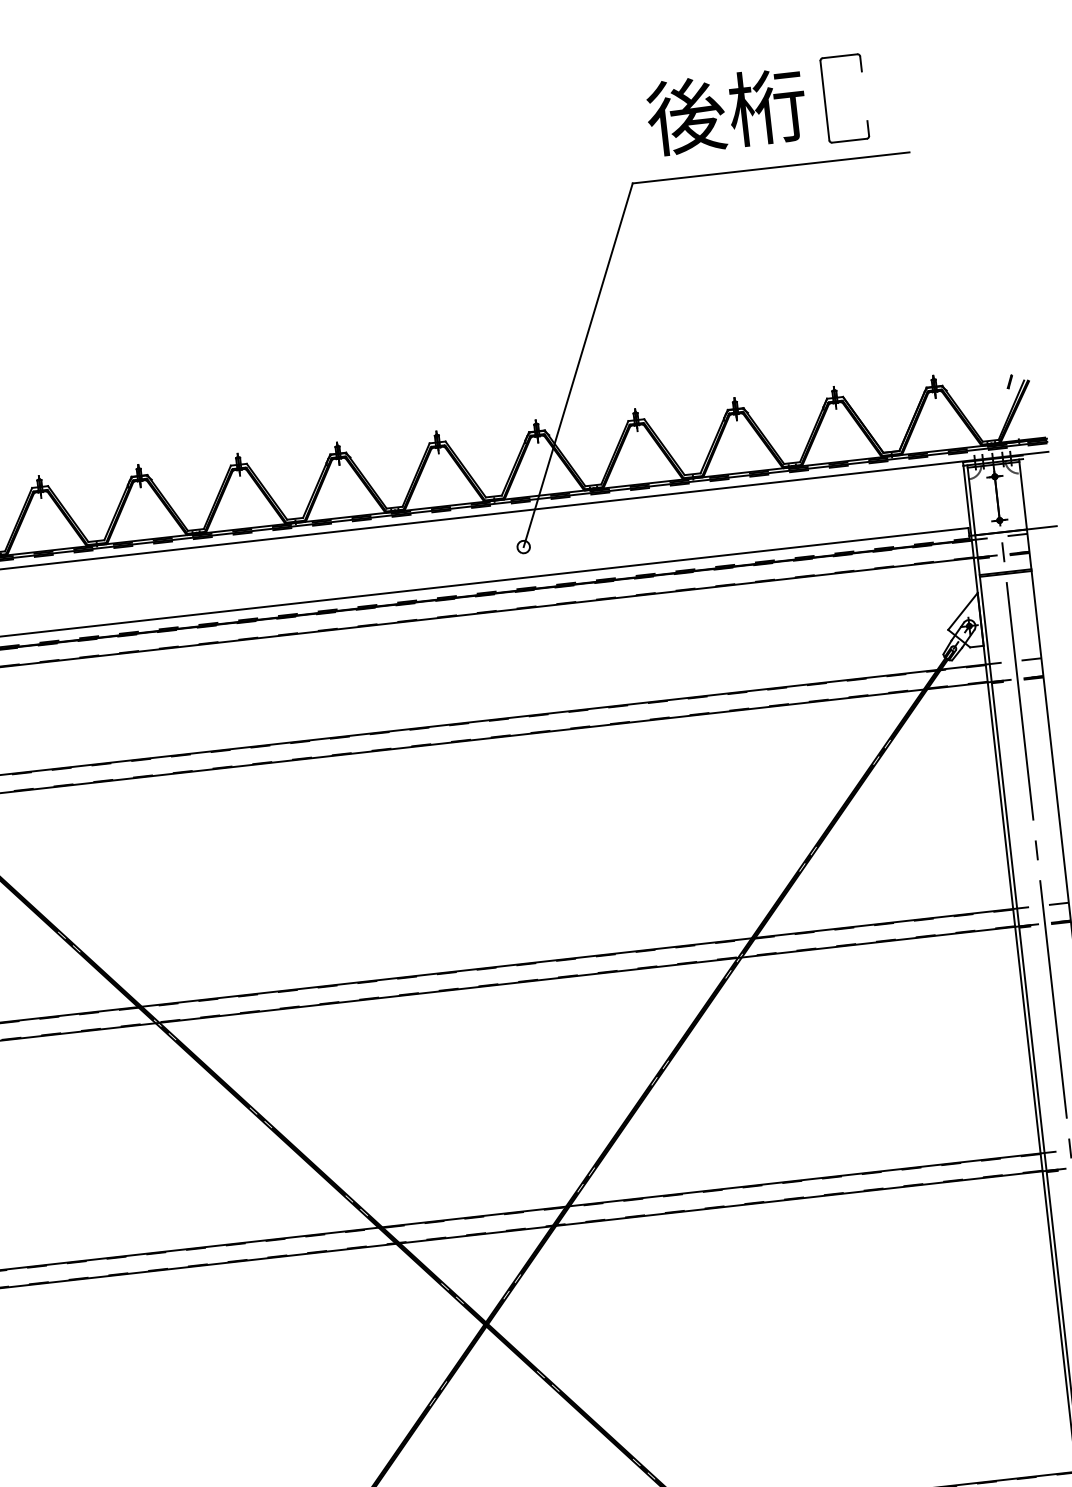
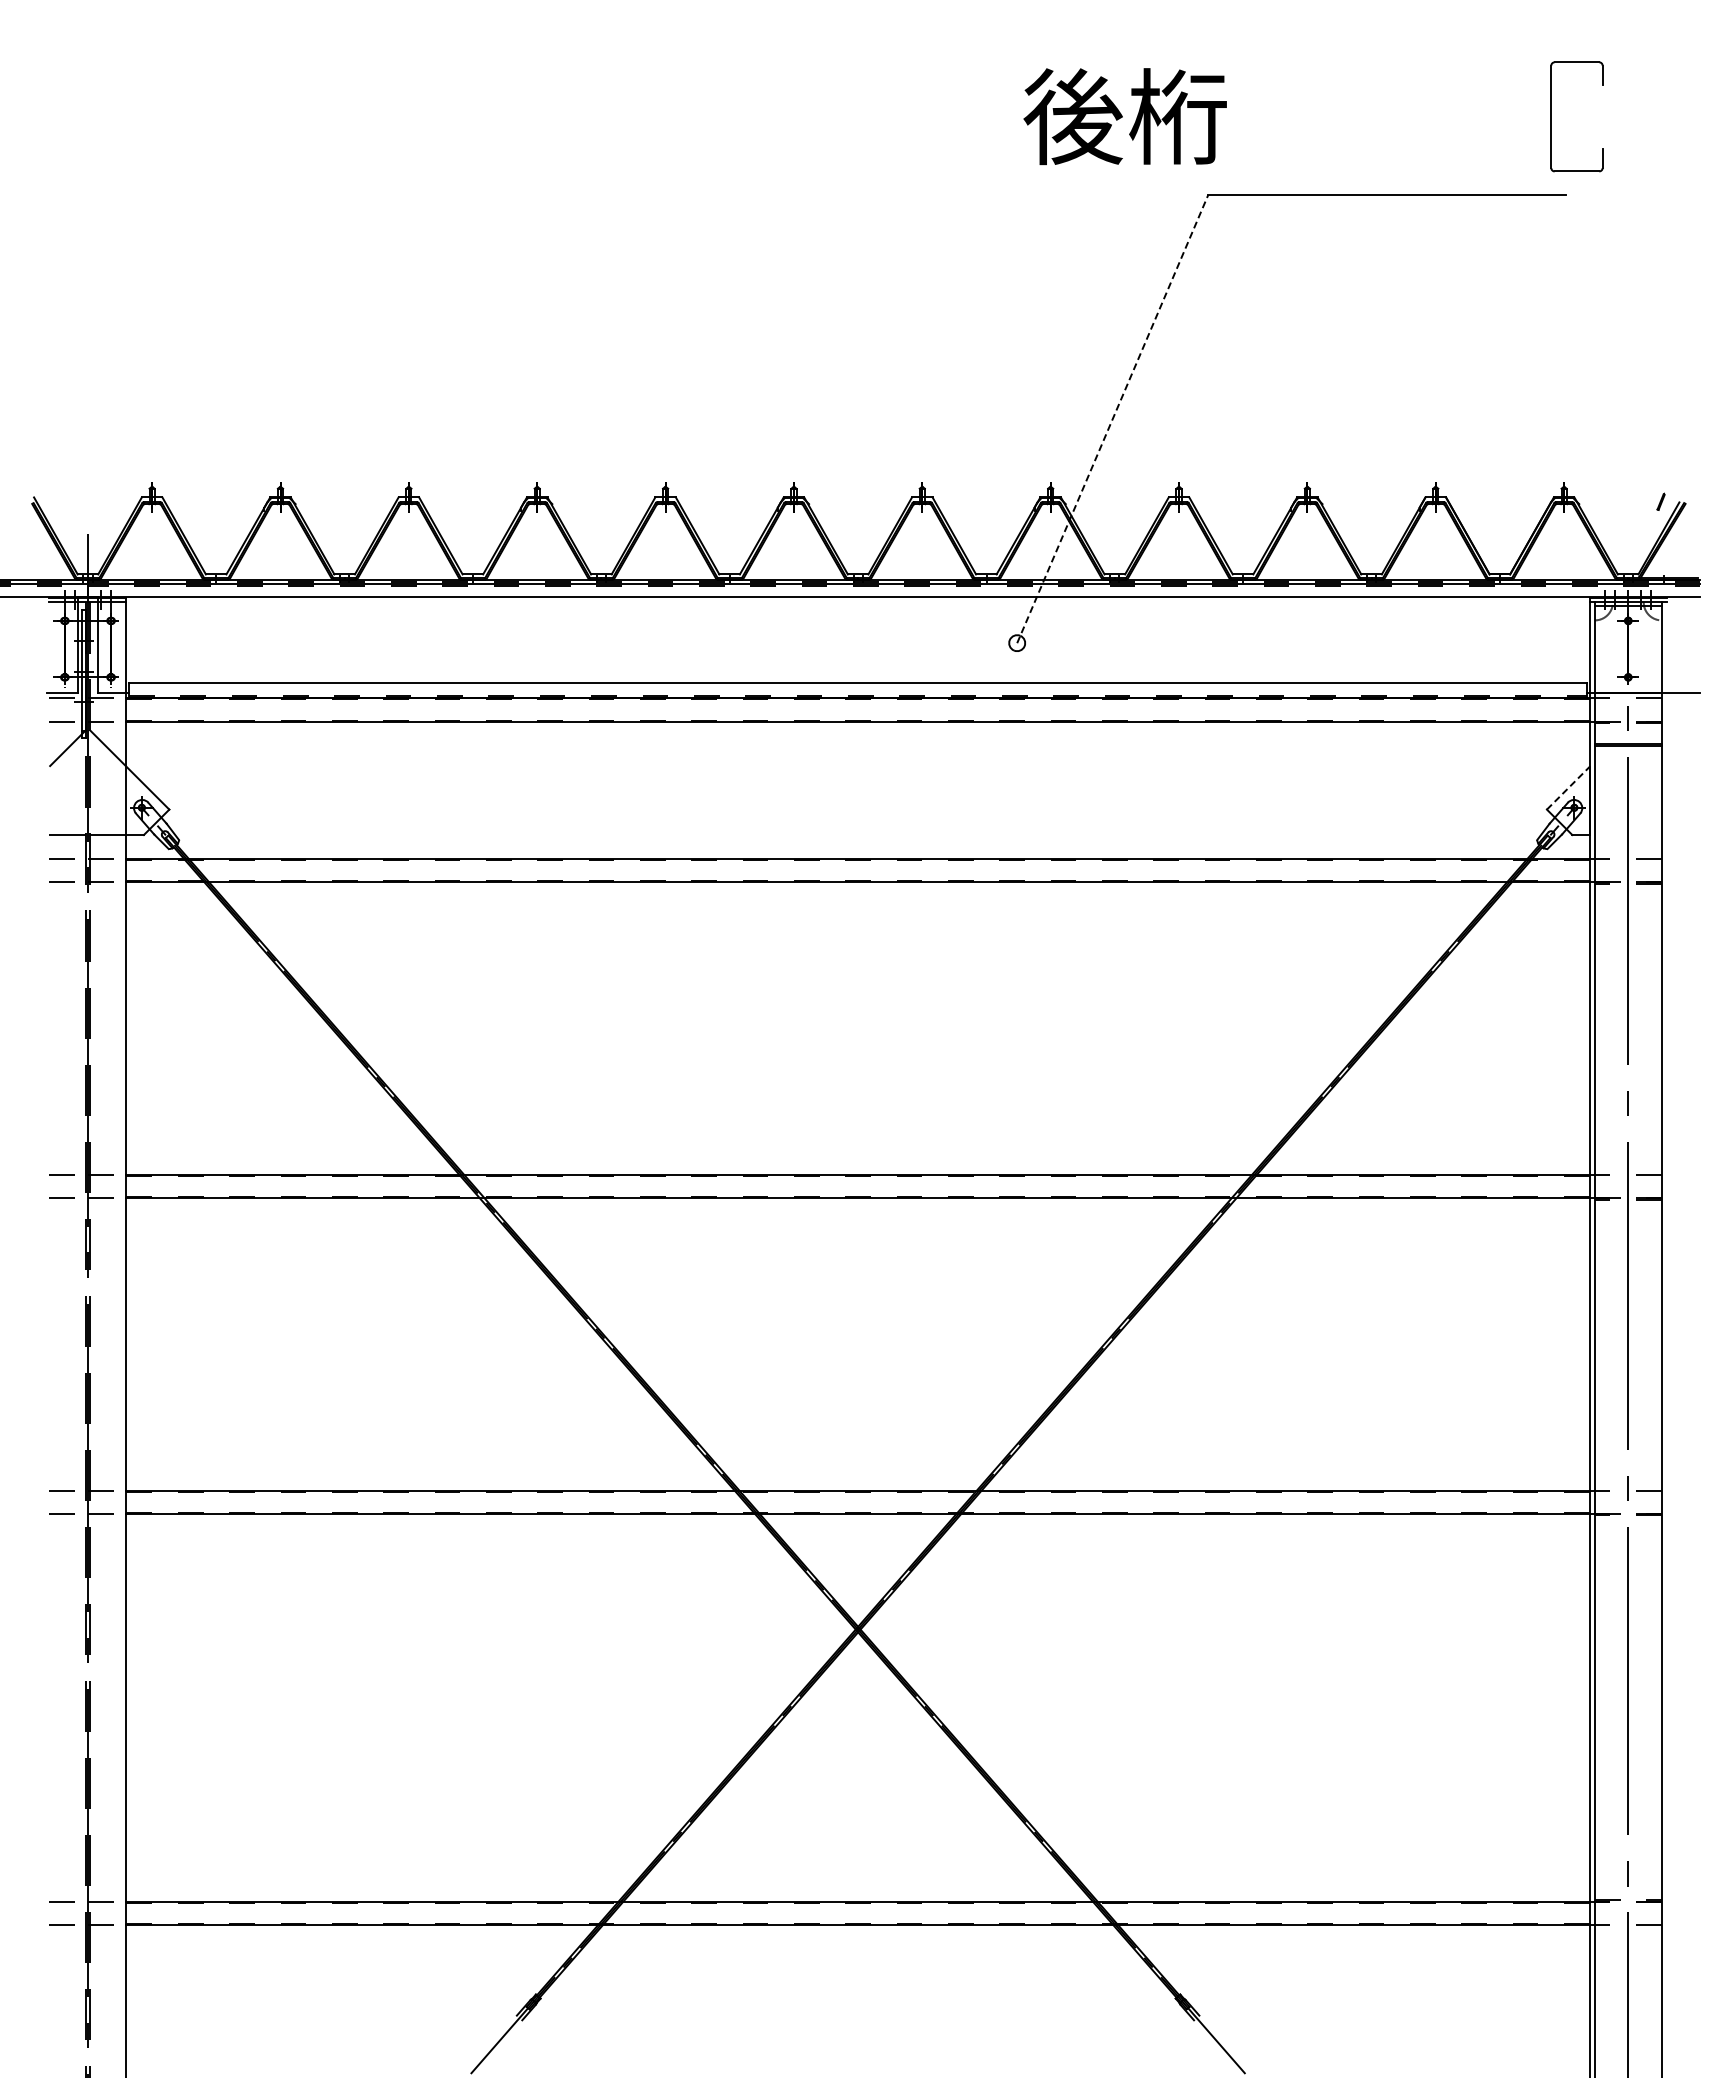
part: (825, 100) -> (1551, 116), moved
text: (725, 111) -> (1124, 116), moved
line: (578, 365) -> (1112, 419), solid -> dashed
line: (963, 610) -> (1568, 787), solid -> dashed

